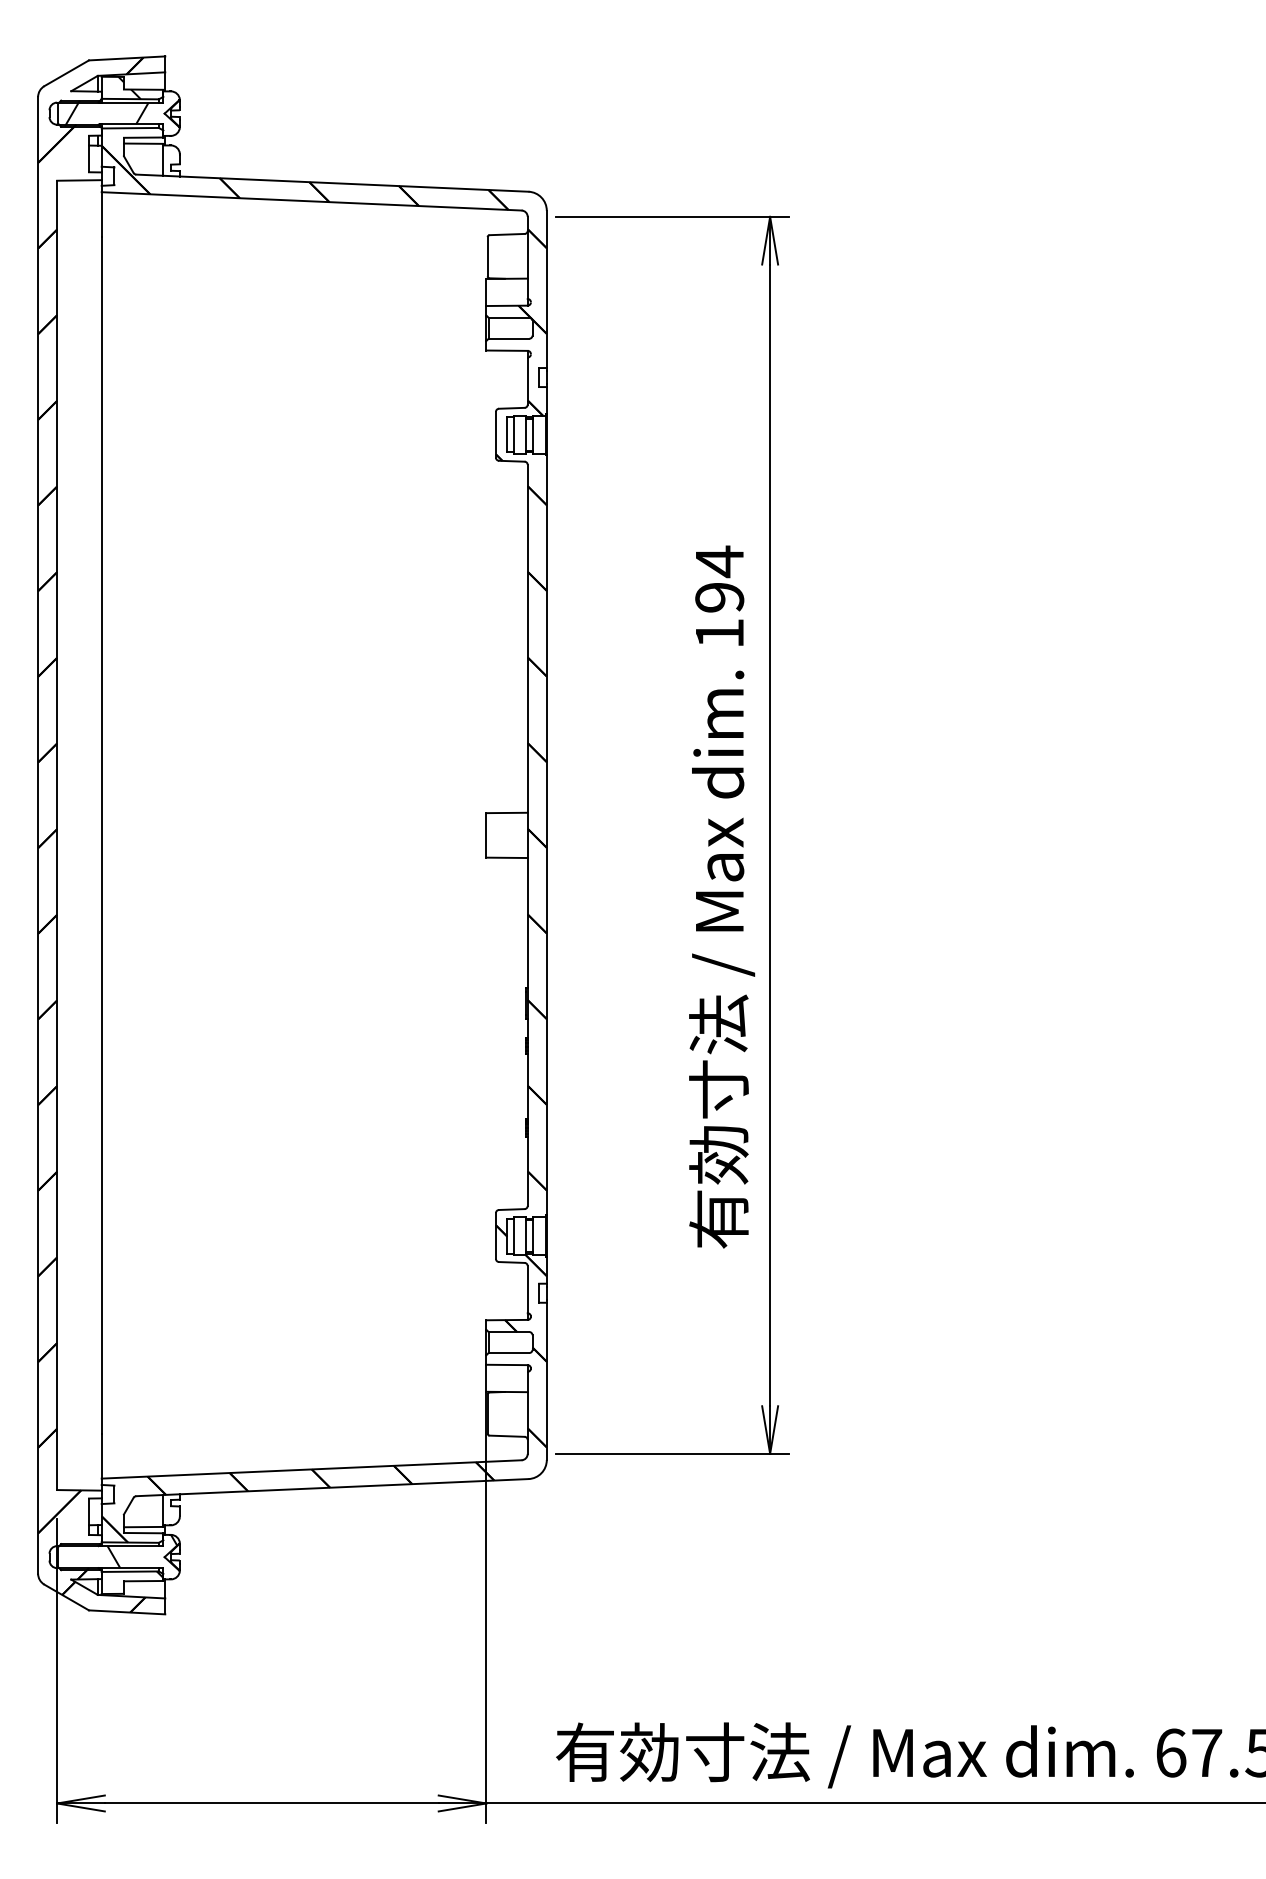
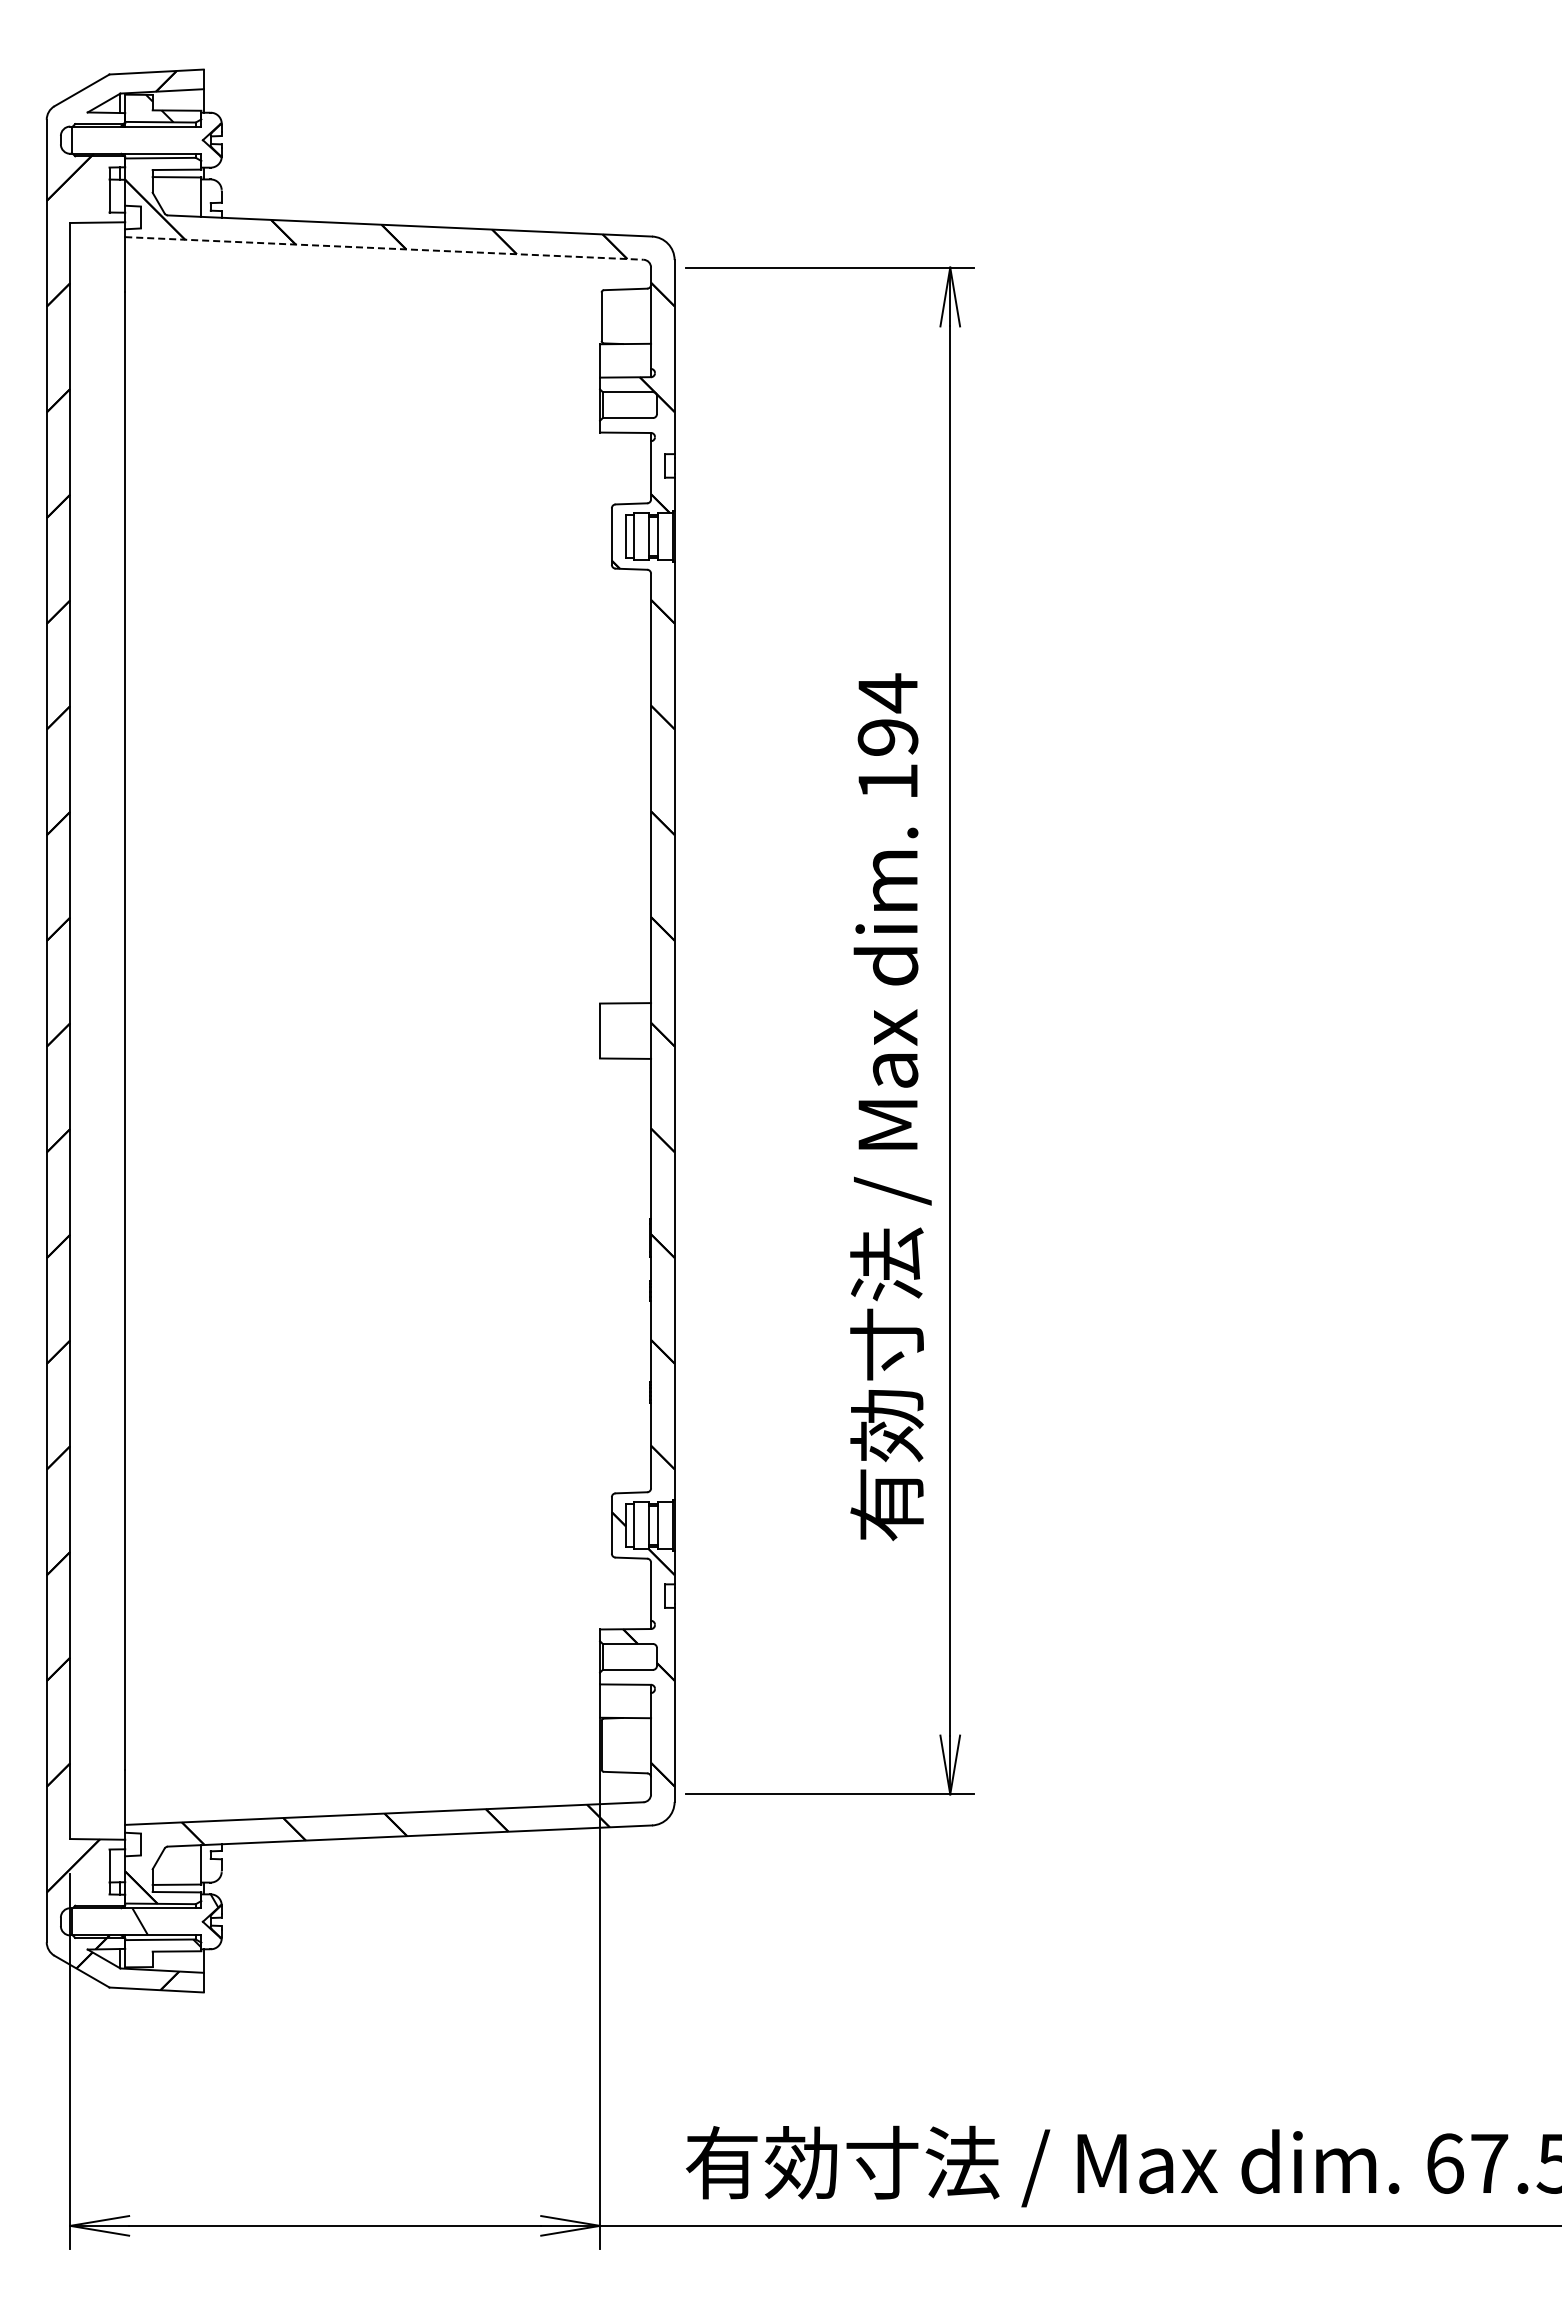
hatch: (106, 113) -> (131, 140), removed
line: (311, 201) -> (384, 248), solid -> dashed

